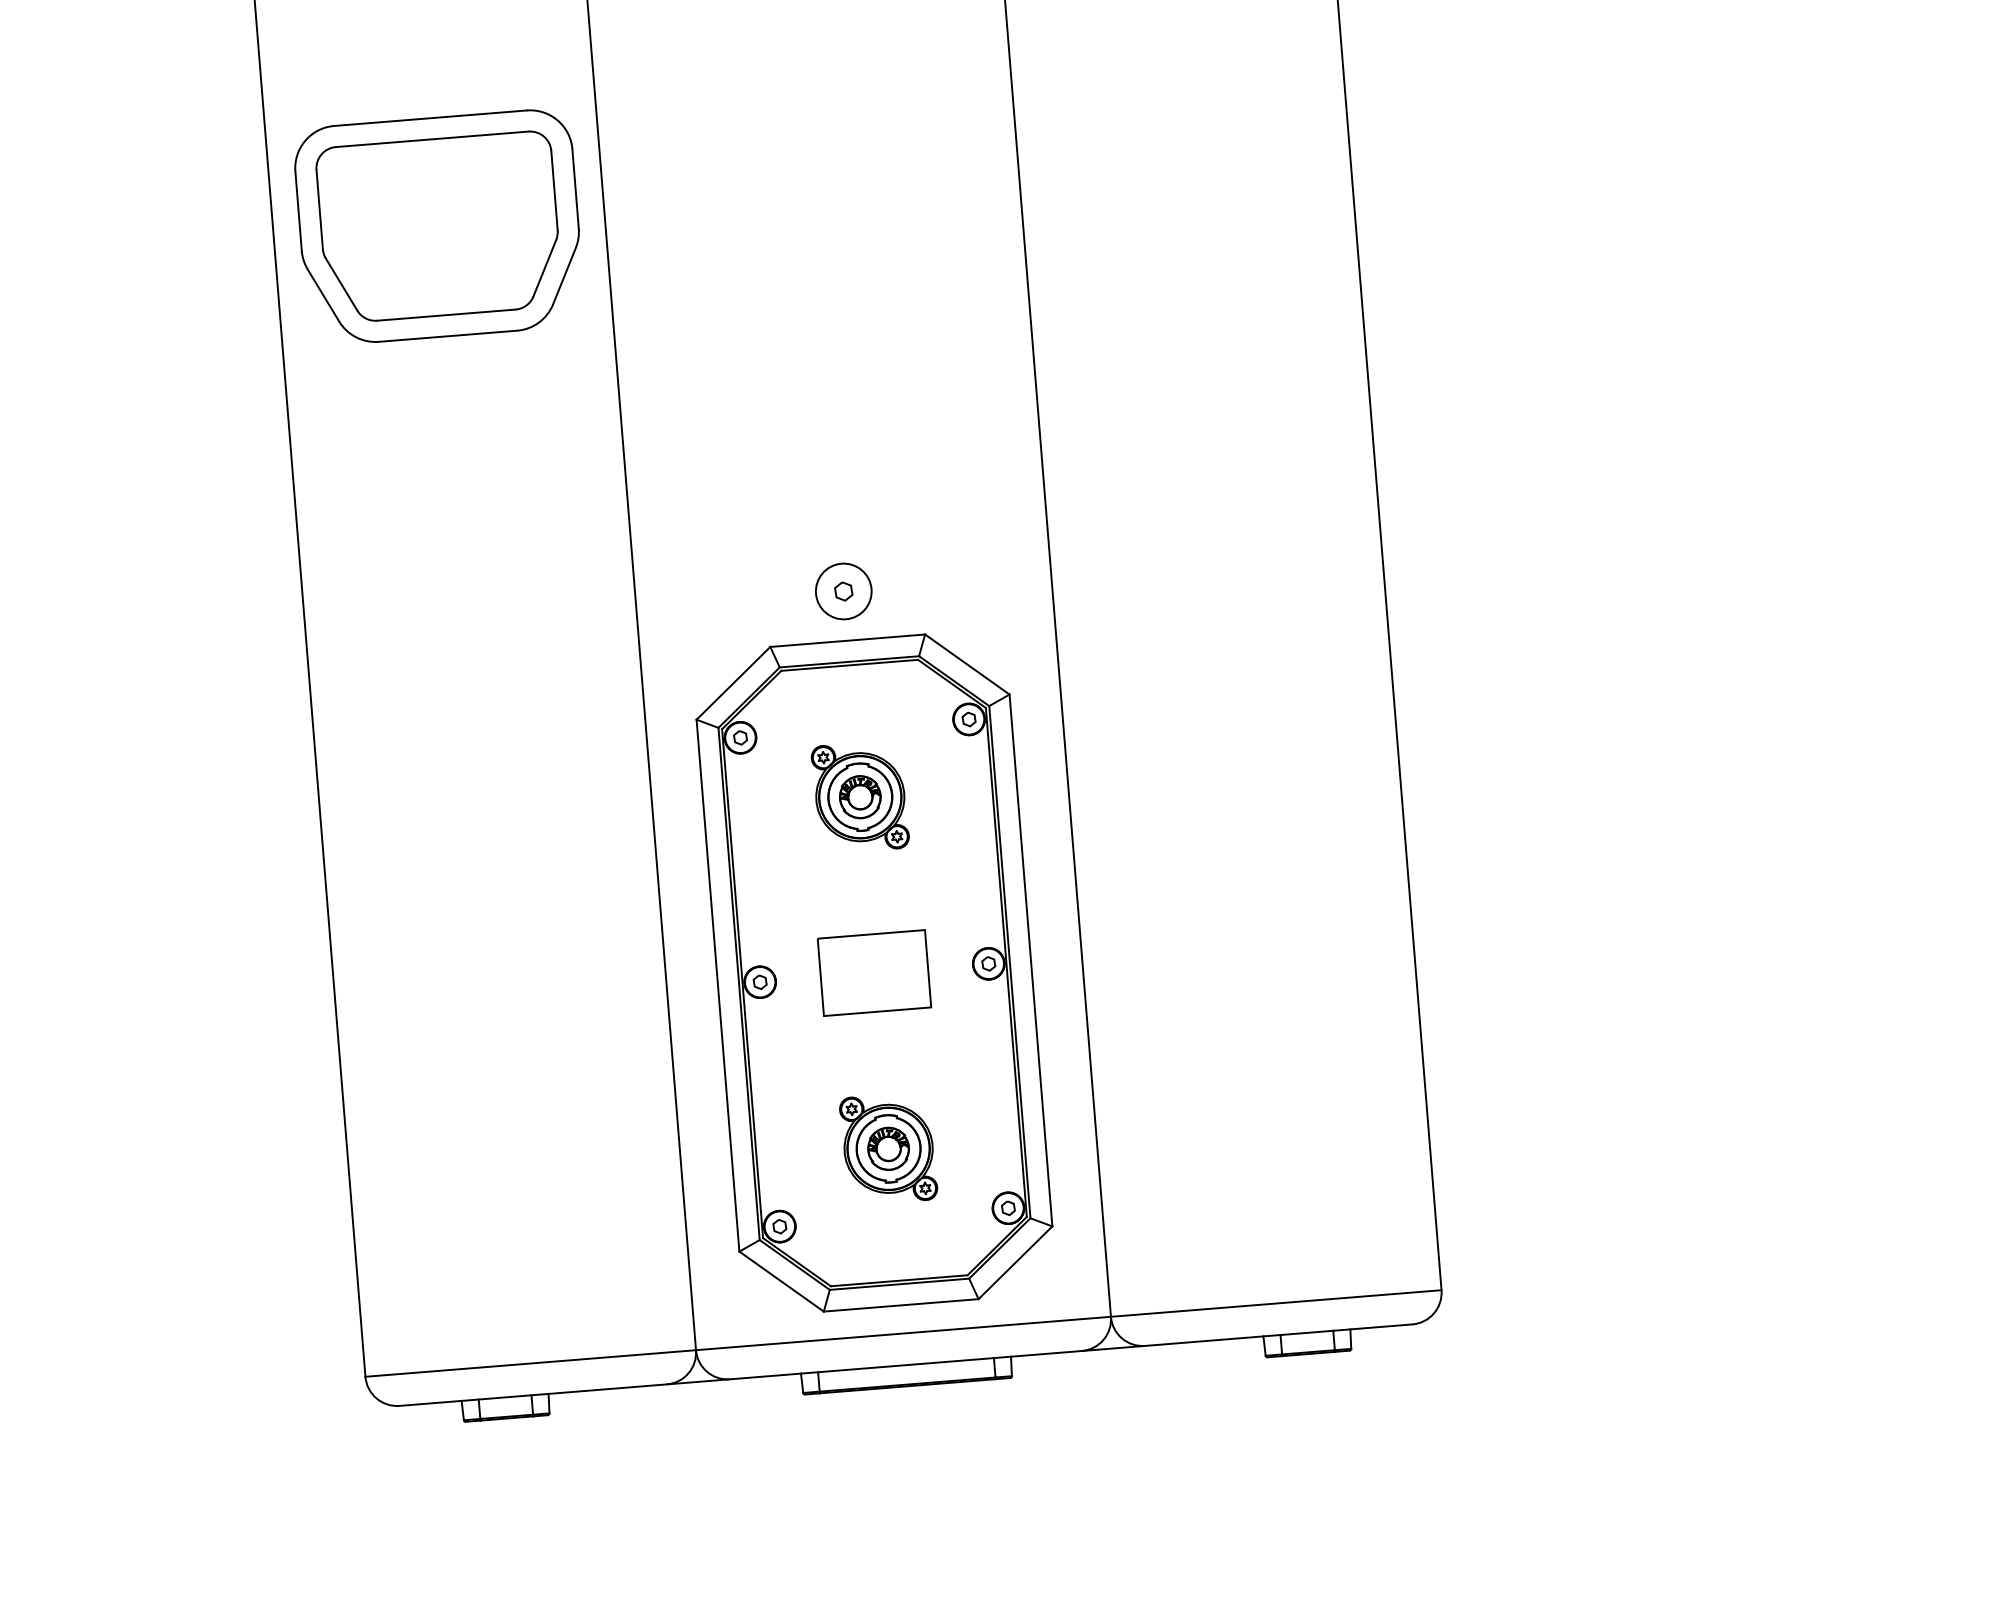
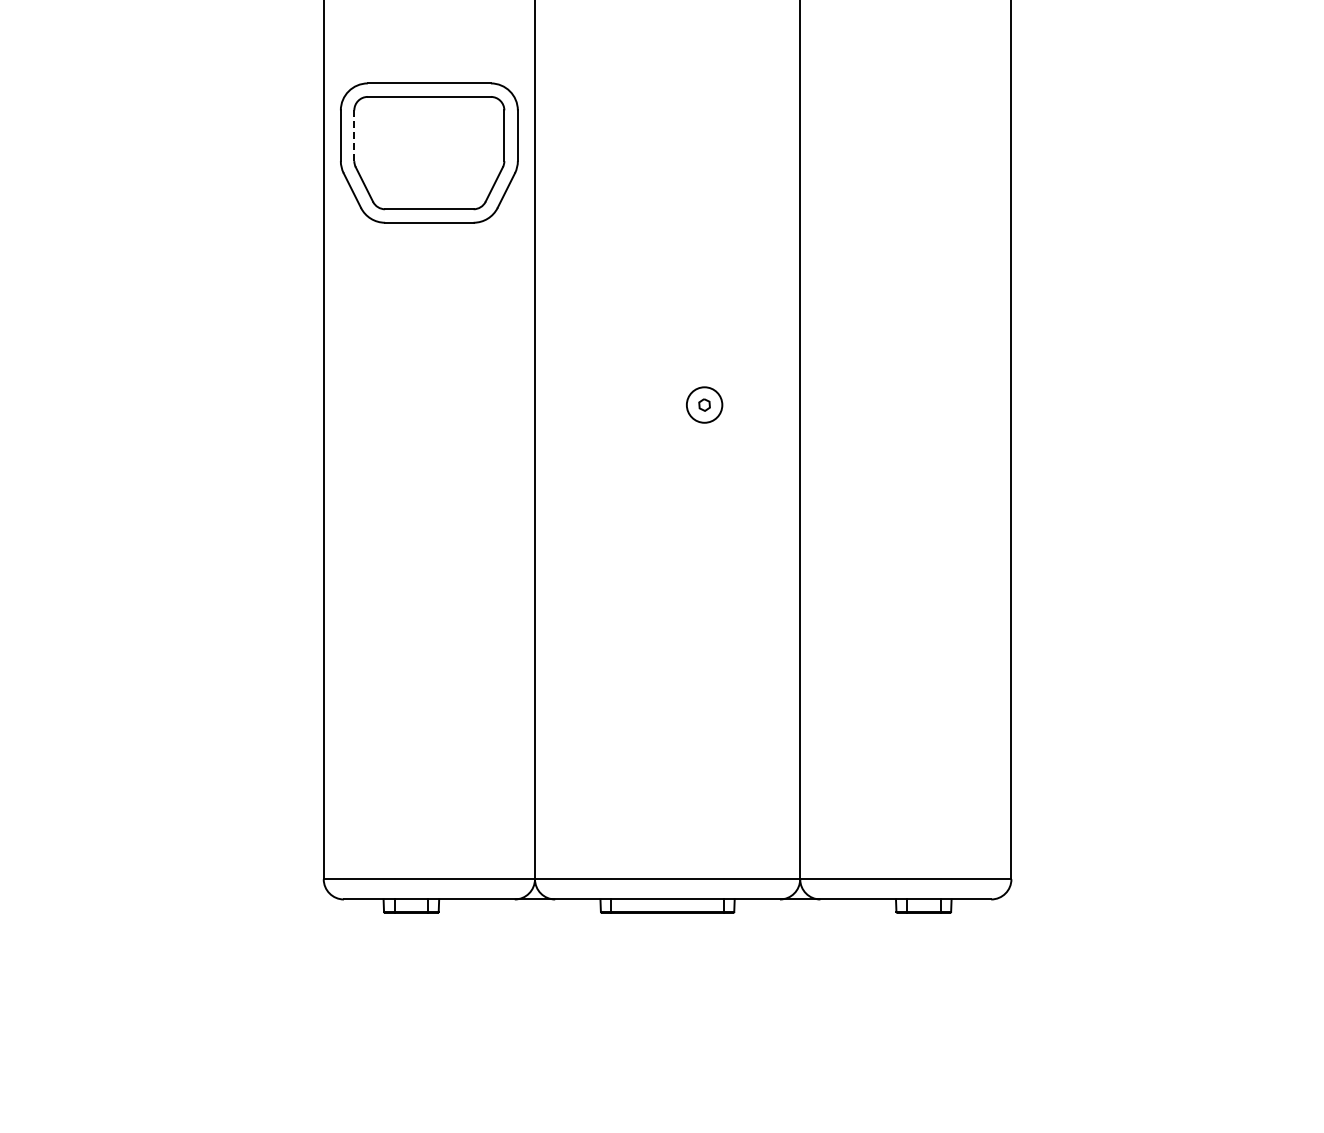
line: (319, 209) -> (354, 135), solid -> dashed
part: (843, 590) -> (704, 404), moved
part: (874, 972) -> (667, 648), removed

